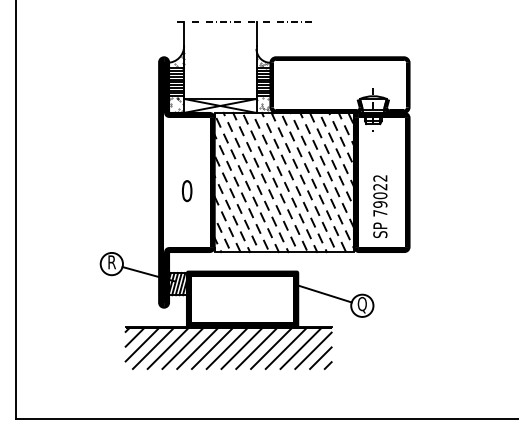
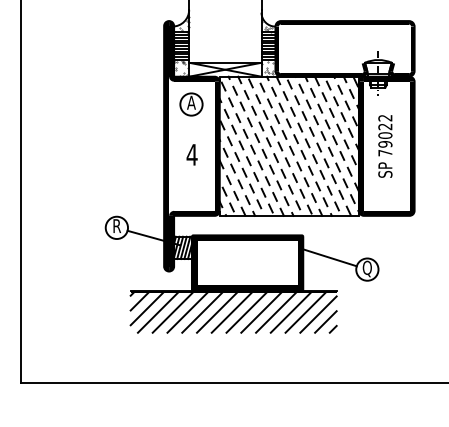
part: (186, 140) -> (191, 104), added
text: (186, 191) -> (191, 155), 0 -> 4
text: (380, 206) -> (385, 146), moved

